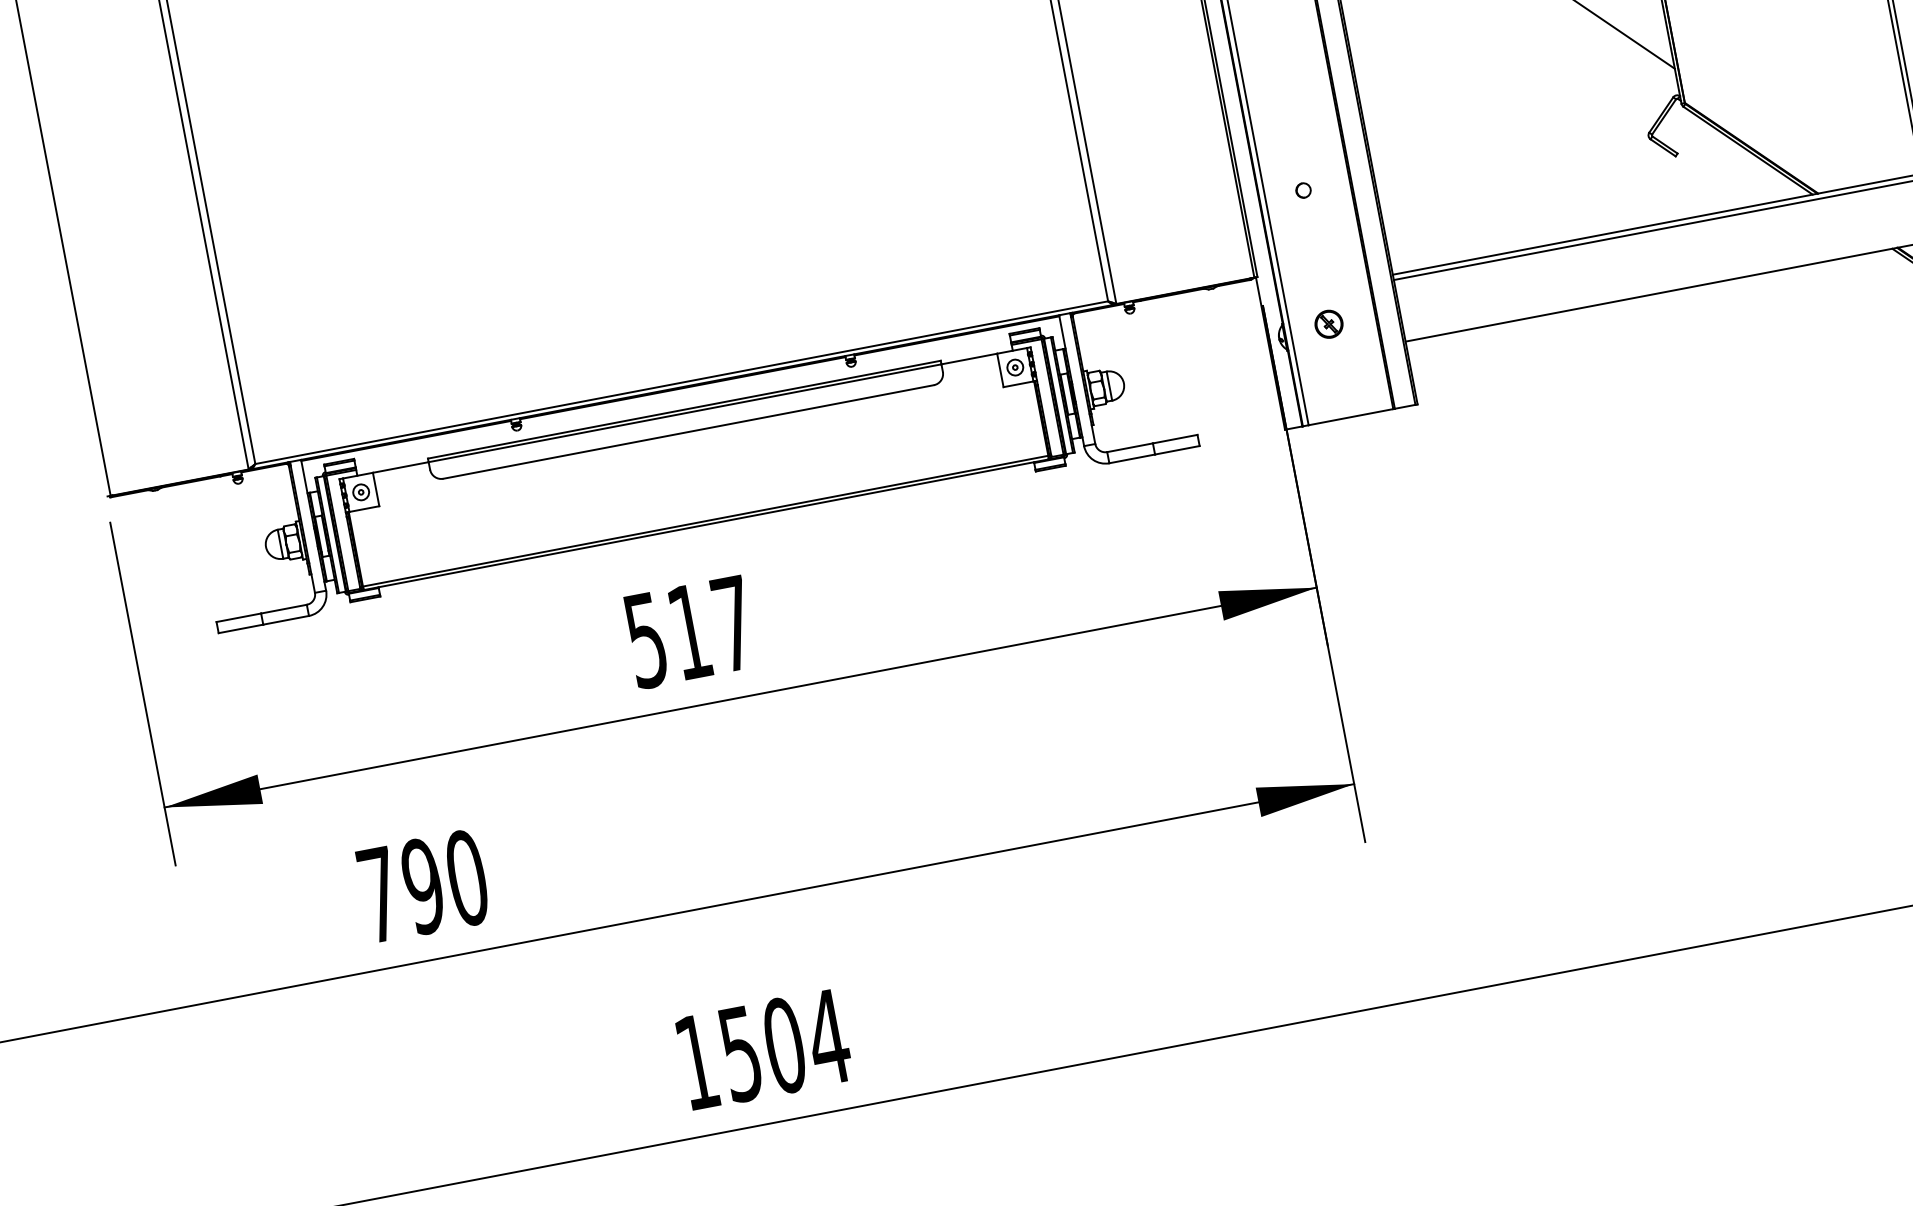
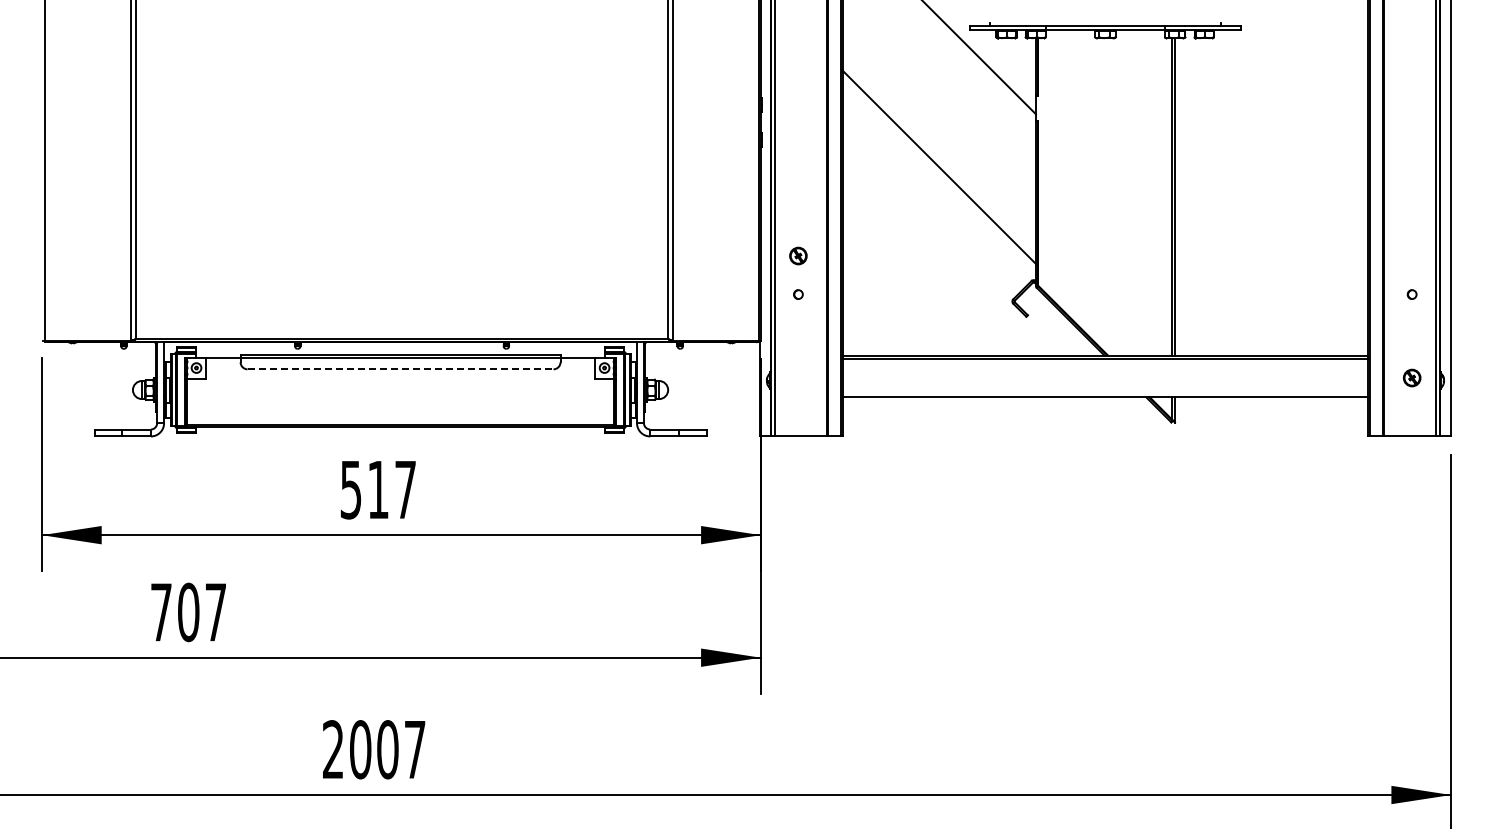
part: (1328, 323) -> (798, 255), moved
line: (688, 432) -> (400, 369), solid -> dashed
text: (443, 882) -> (201, 612), 790 -> 707
text: (763, 1049) -> (374, 749), 1504 -> 2007

